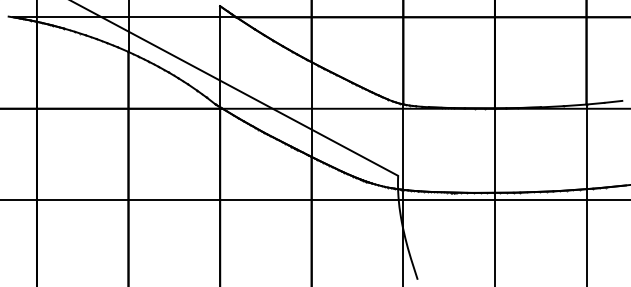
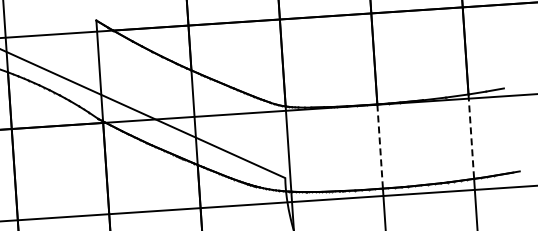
line: (586, 147) -> (471, 137), solid -> dashed
line: (494, 151) -> (379, 147), solid -> dashed

